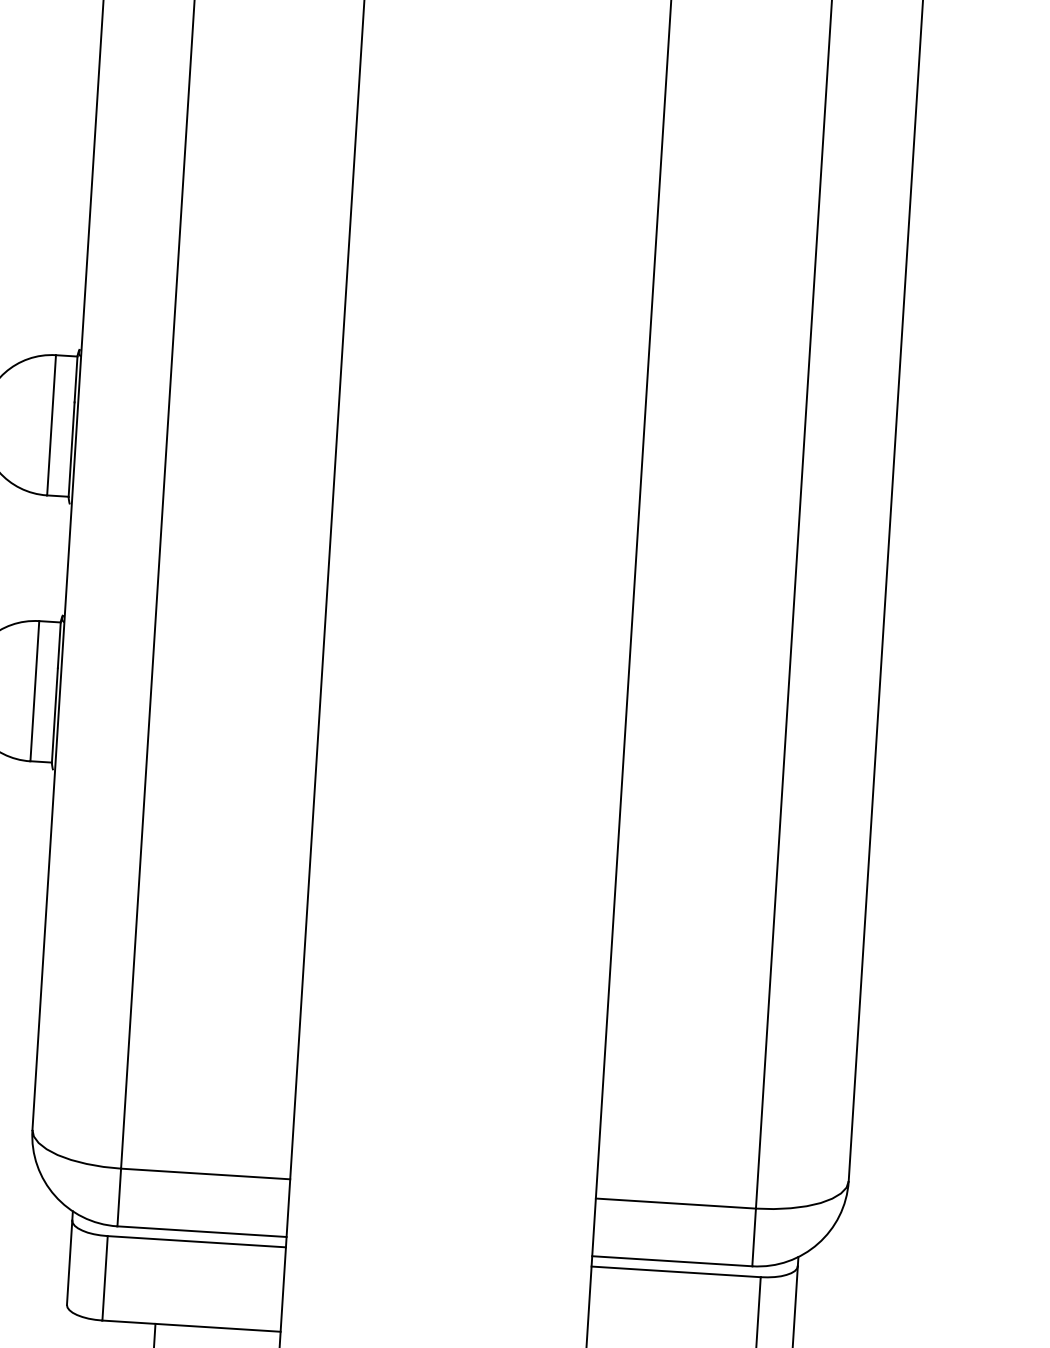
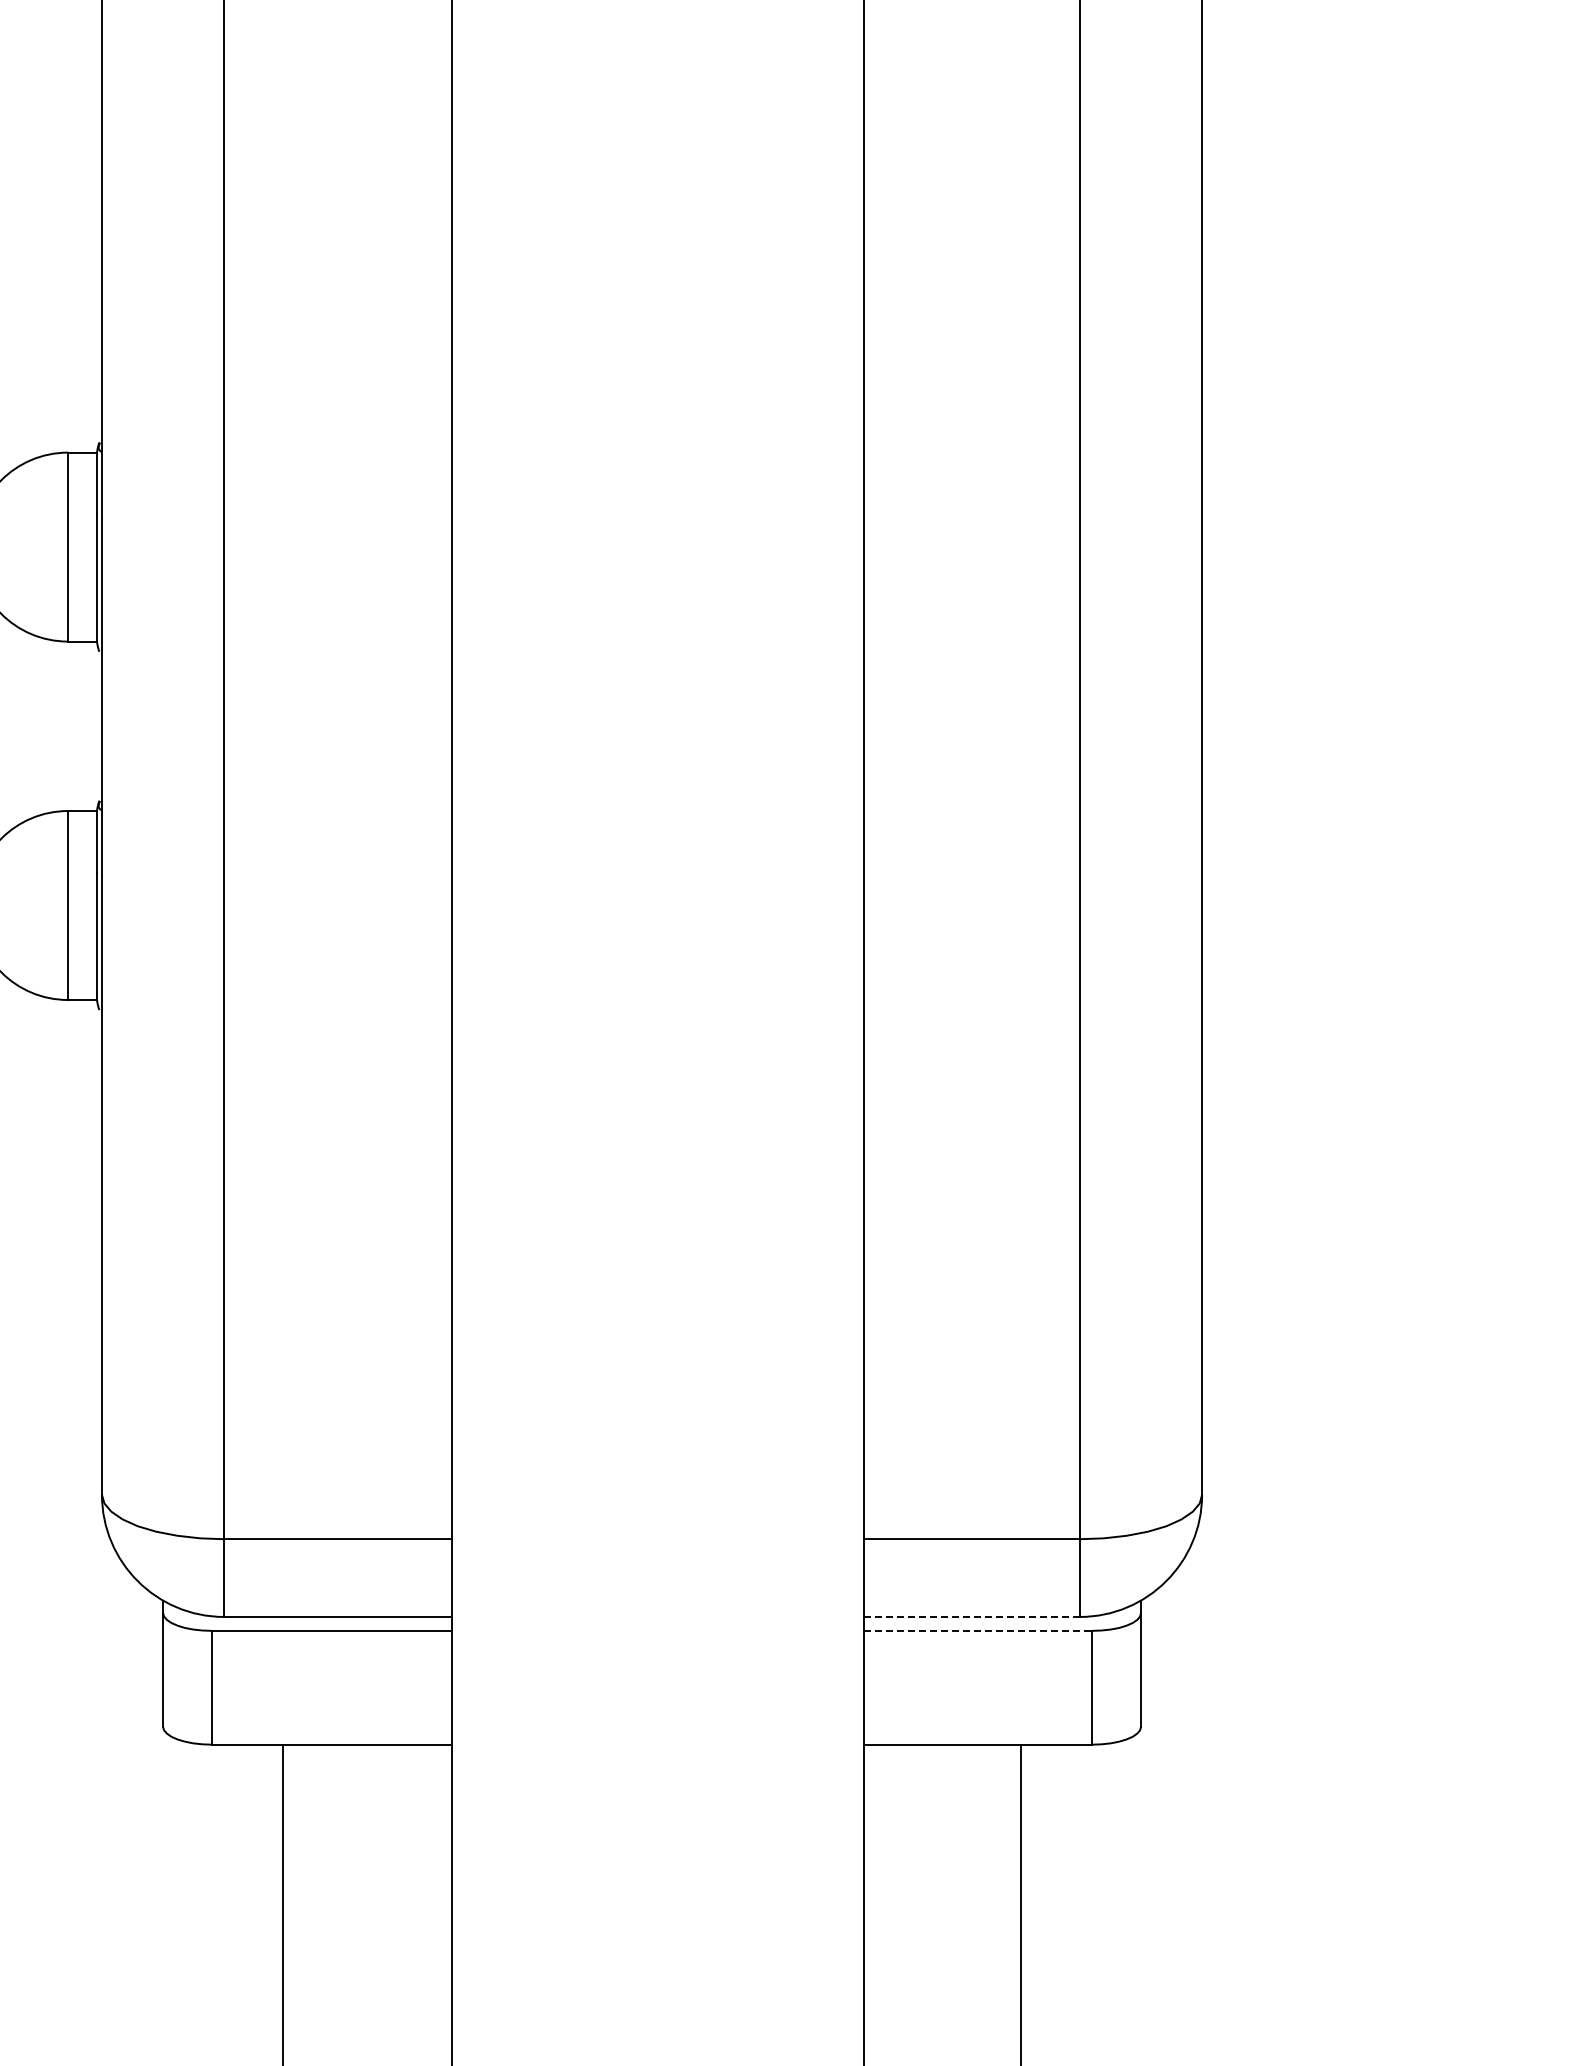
line: (672, 1260) -> (972, 1616), solid -> dashed
line: (676, 1271) -> (978, 1630), solid -> dashed

